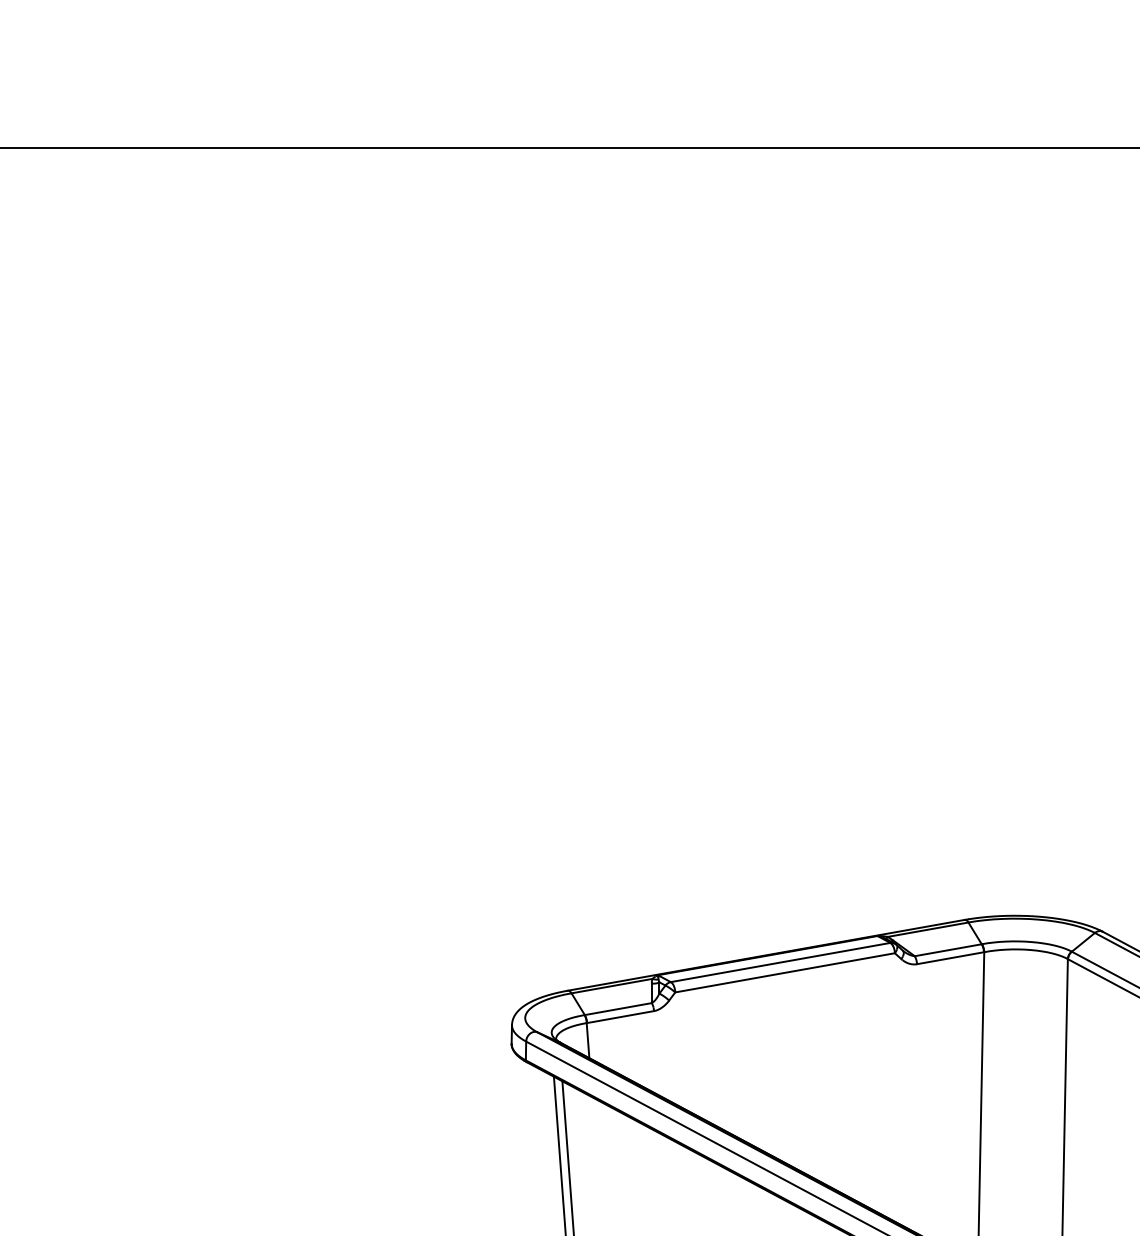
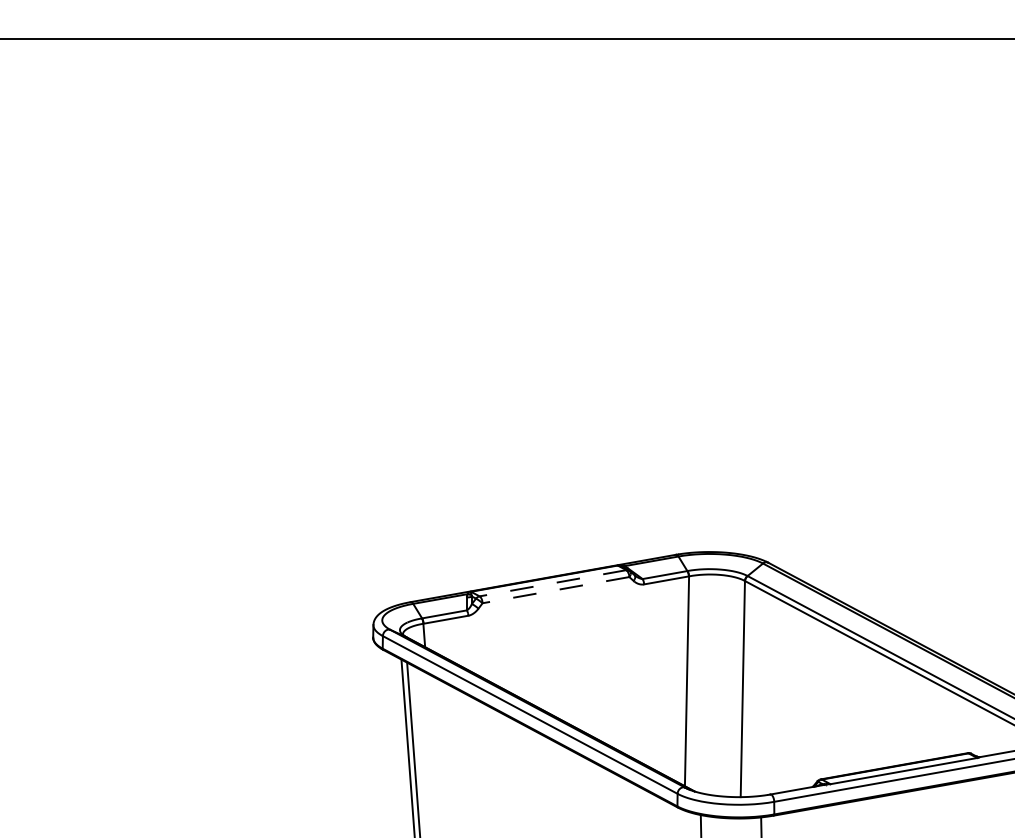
line: (781, 962) -> (553, 583), solid -> dashed
line: (784, 973) -> (555, 590), solid -> dashed

